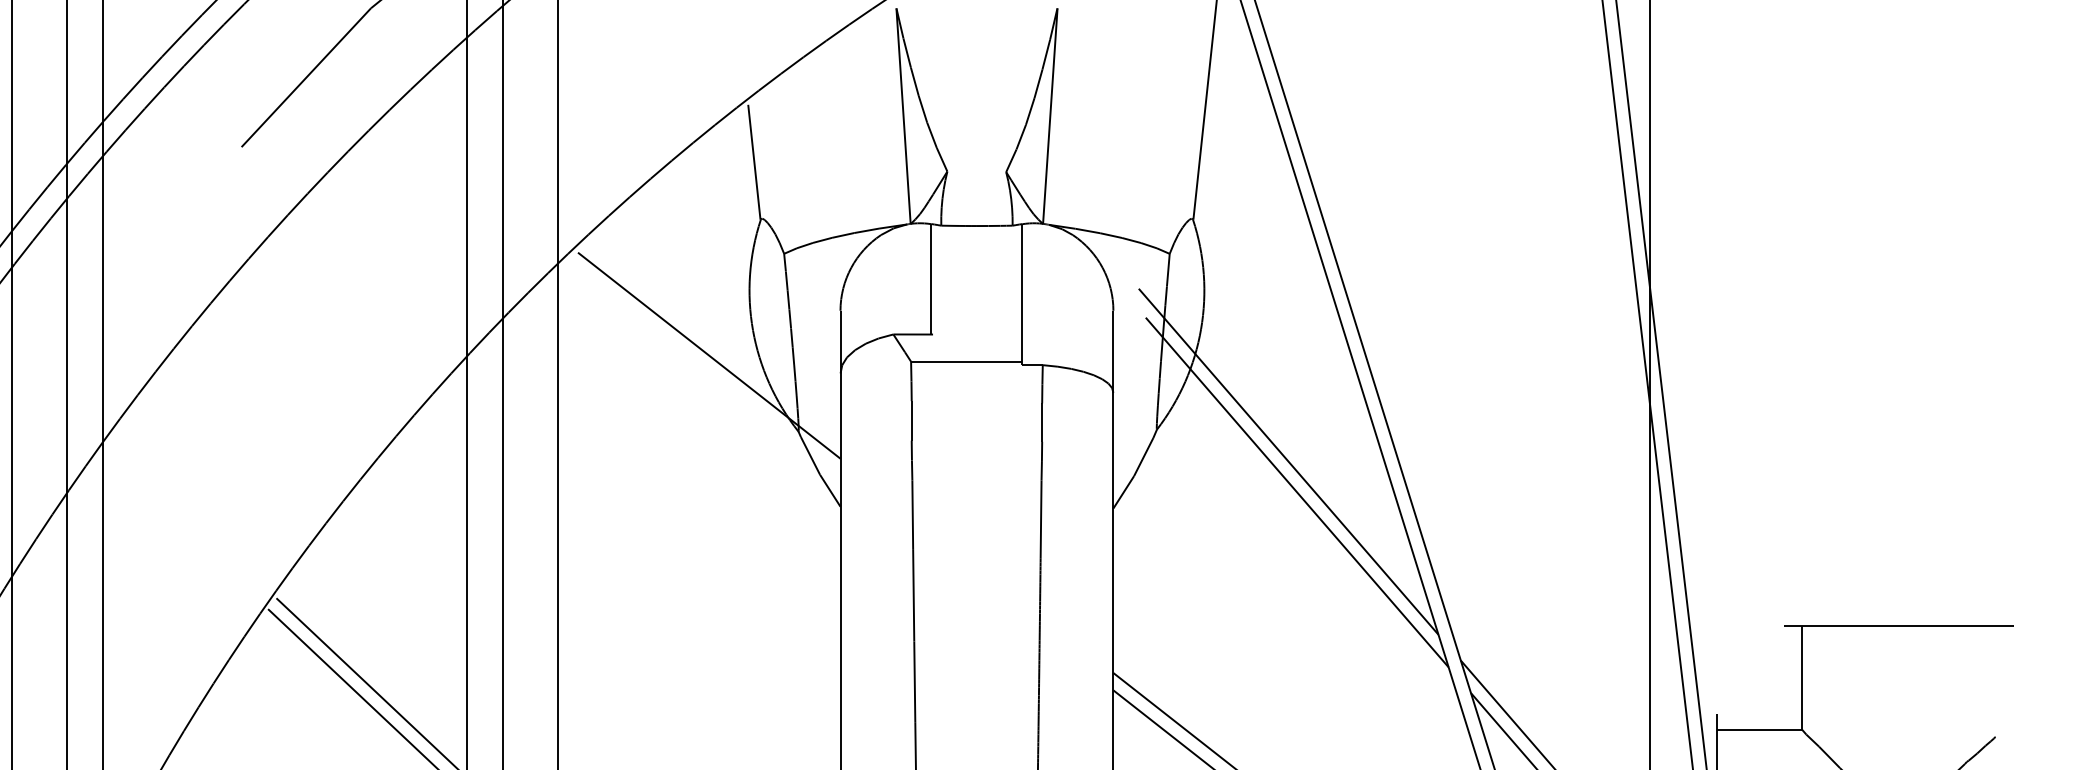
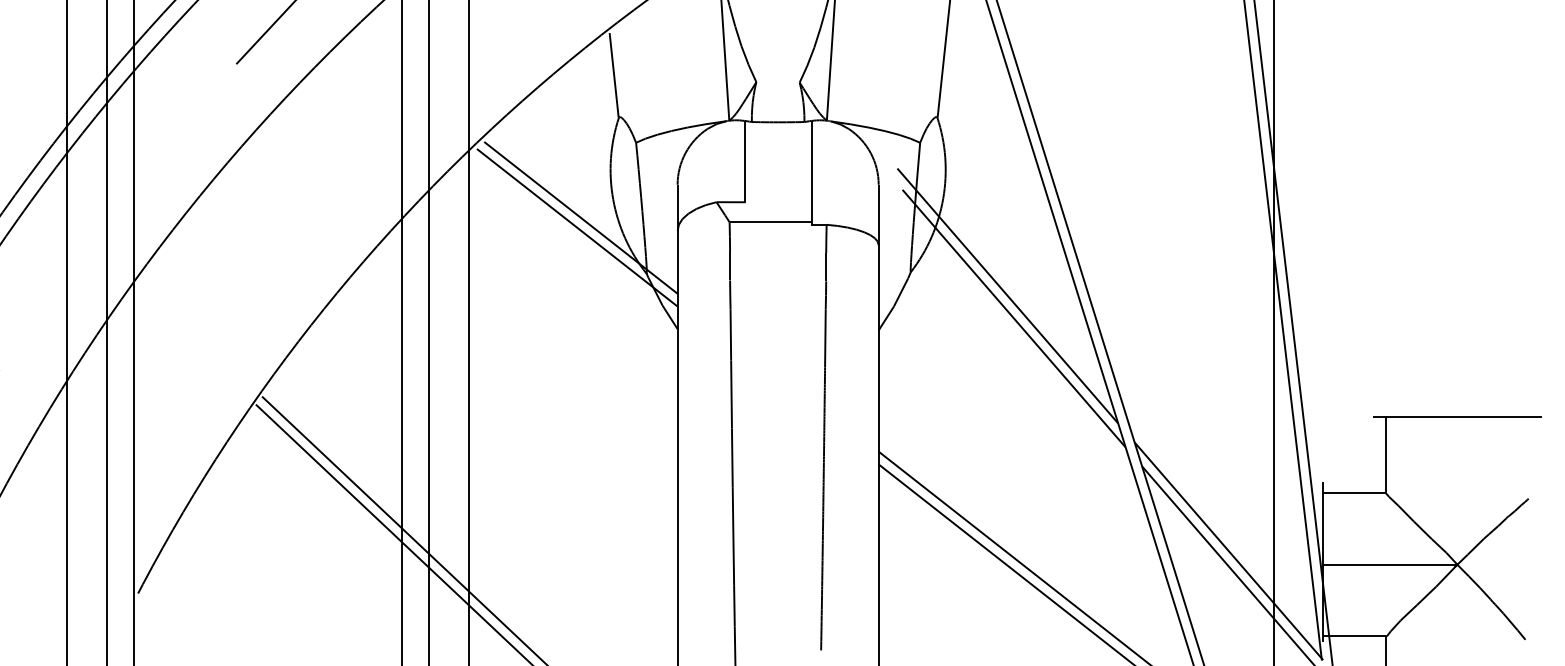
line: (703, 368) -> (576, 227), added

